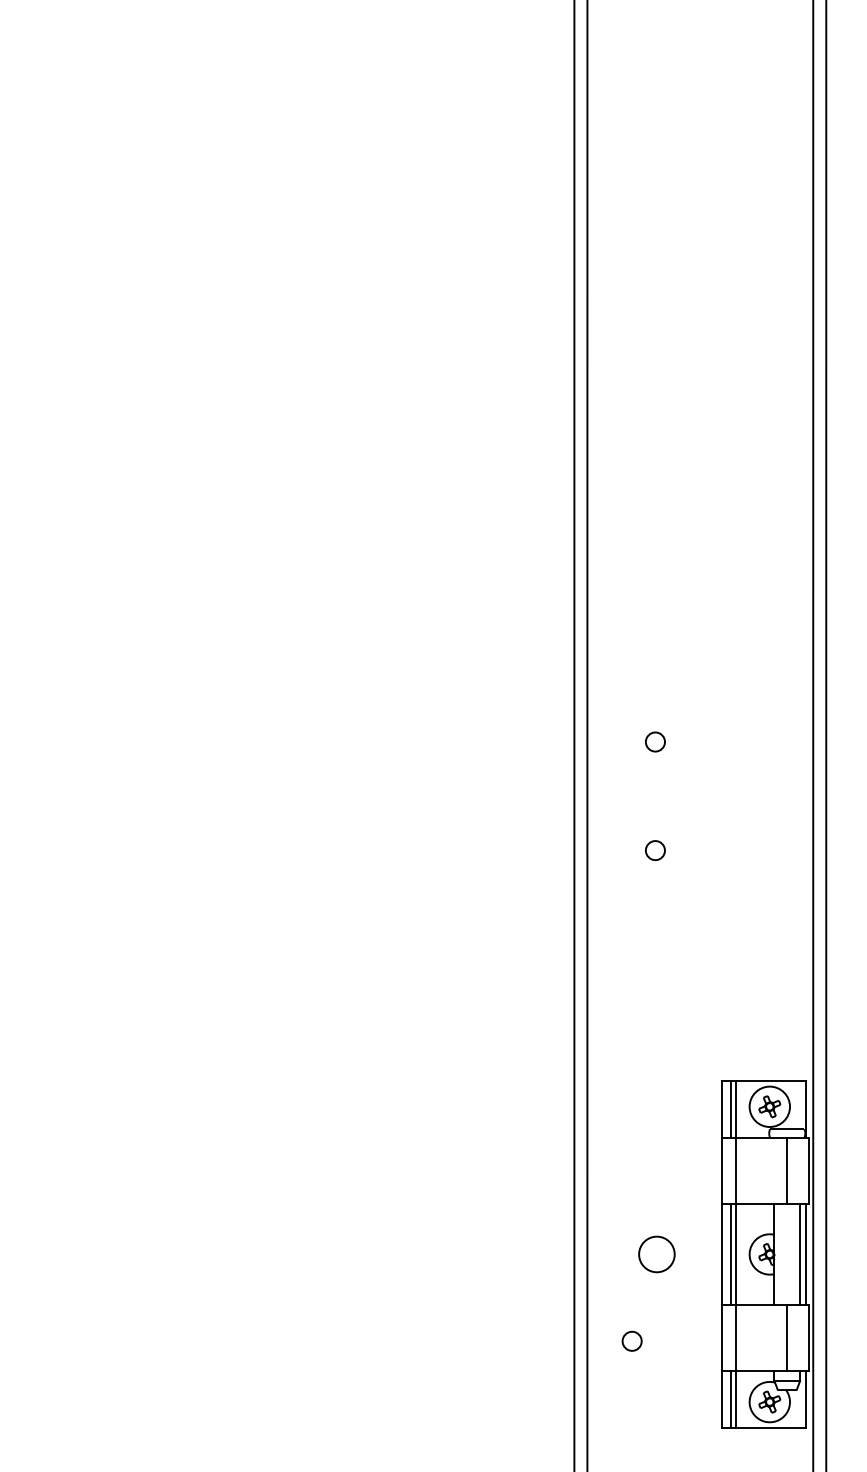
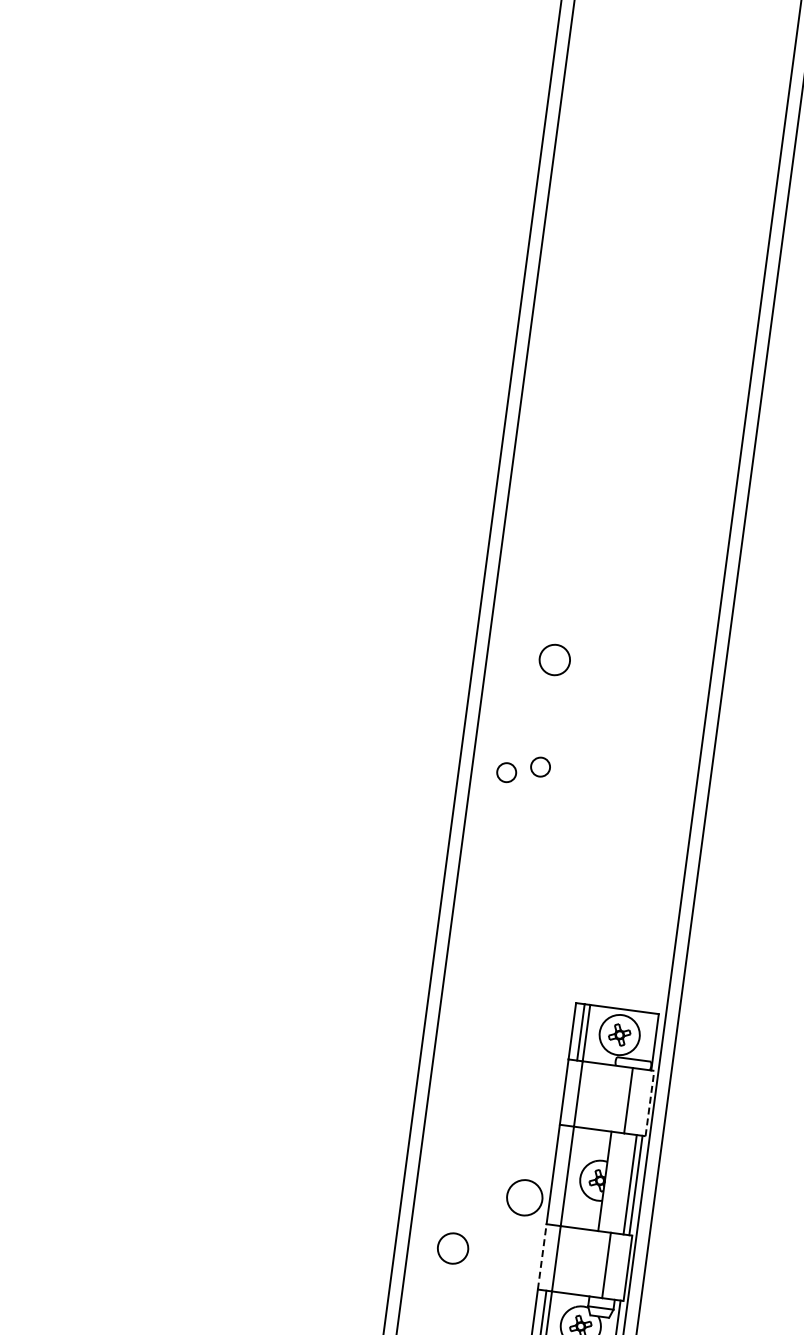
circle: (655, 741) -> (555, 659), size x1.6
circle: (622, 860) -> (506, 772), added
line: (808, 1170) -> (649, 1102), solid -> dashed
circle: (656, 1254) -> (524, 1197), moved
line: (730, 1254) -> (561, 1175), removed
line: (722, 1337) -> (542, 1256), solid -> dashed
circle: (631, 1340) -> (452, 1247), size x1.6

